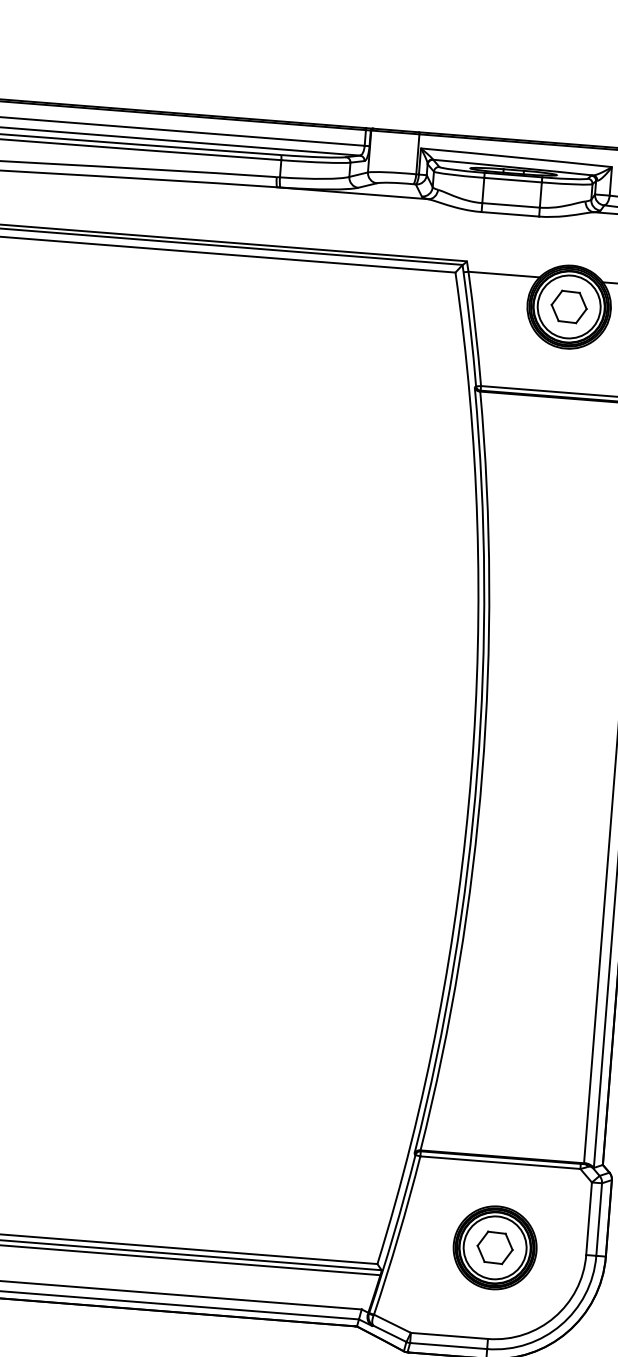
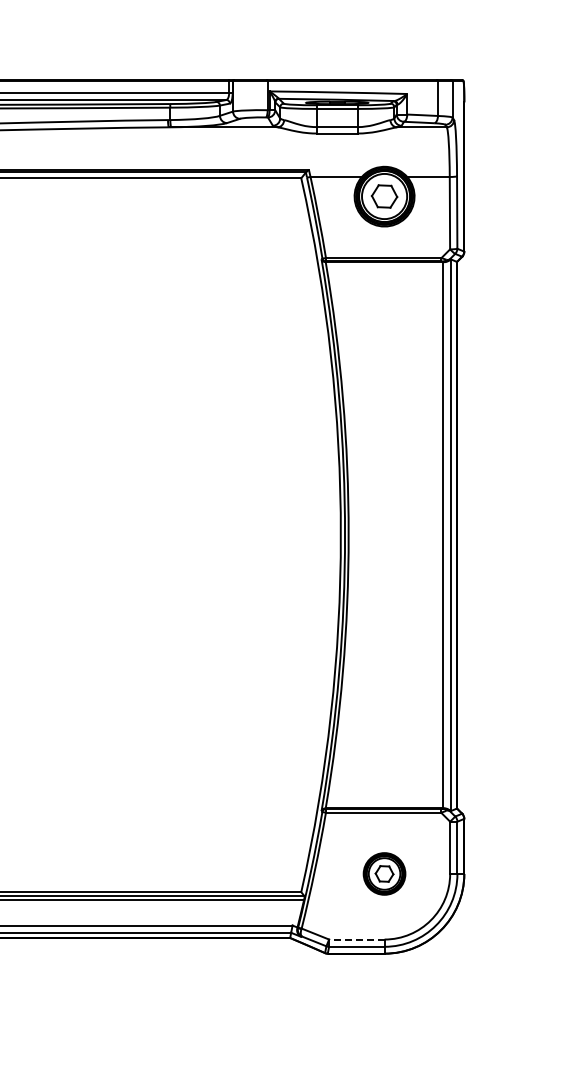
part: (495, 1247) -> (384, 873), size x0.7
line: (448, 1335) -> (356, 939), solid -> dashed

